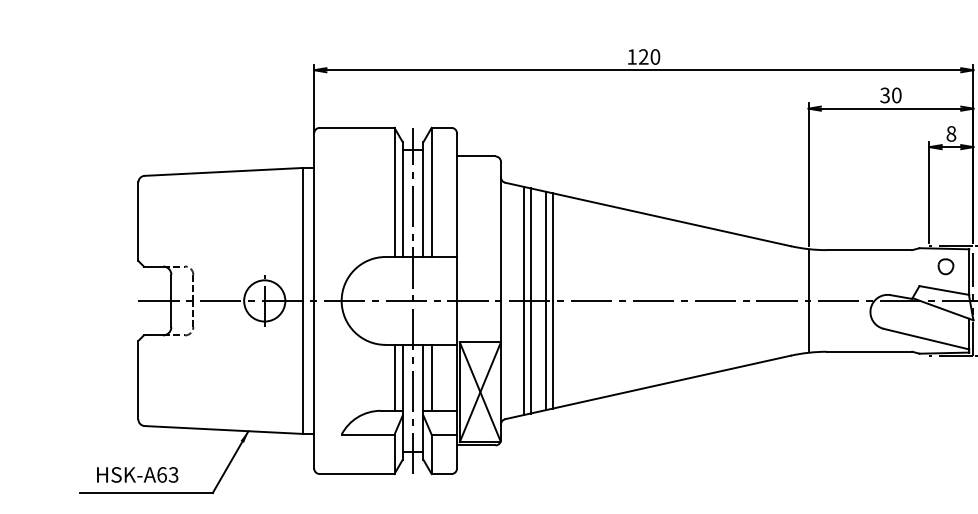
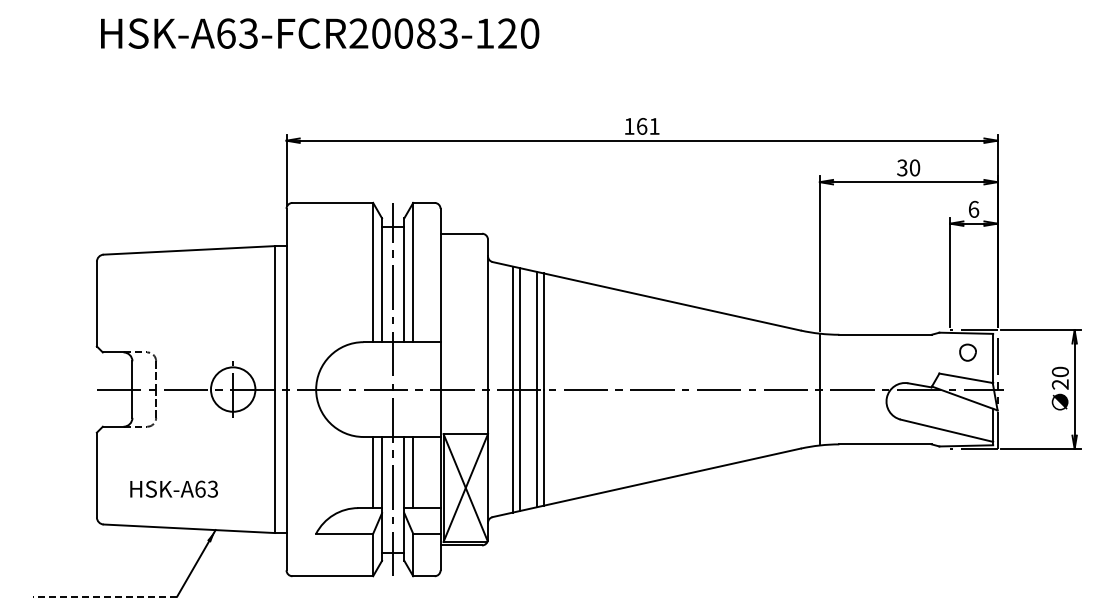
text: (648, 57) -> (647, 126), 120 -> 161
text: (951, 133) -> (973, 208), 8 -> 6
text: (137, 474) -> (173, 488), moved
line: (146, 492) -> (105, 596), solid -> dashed

